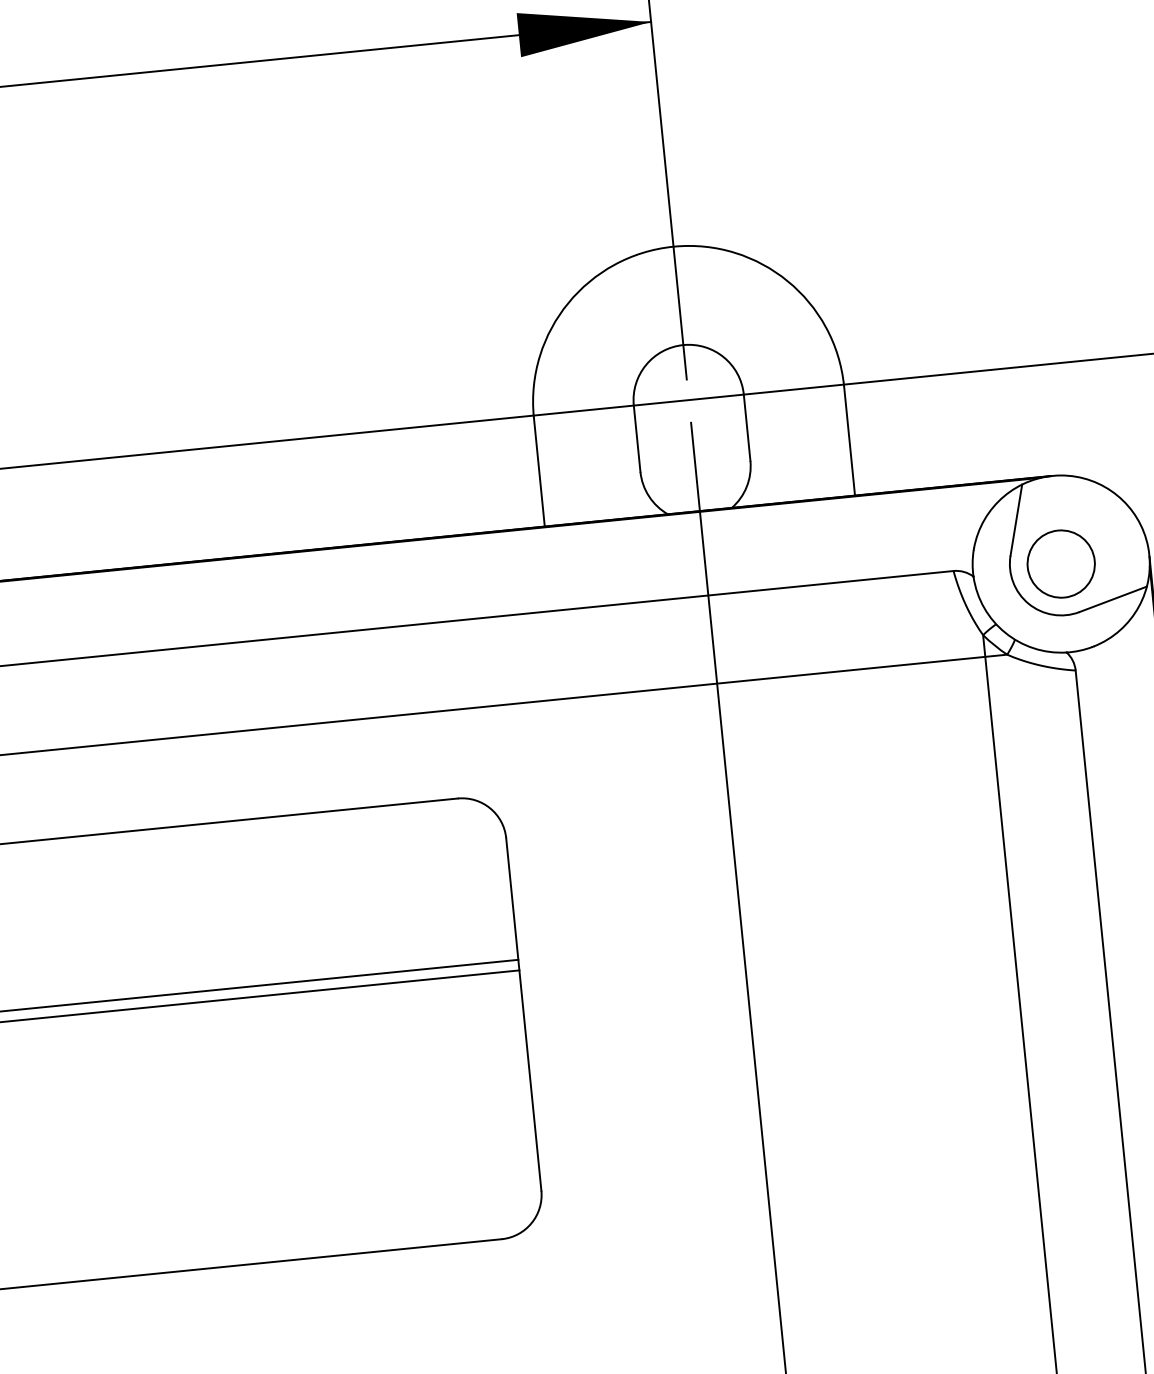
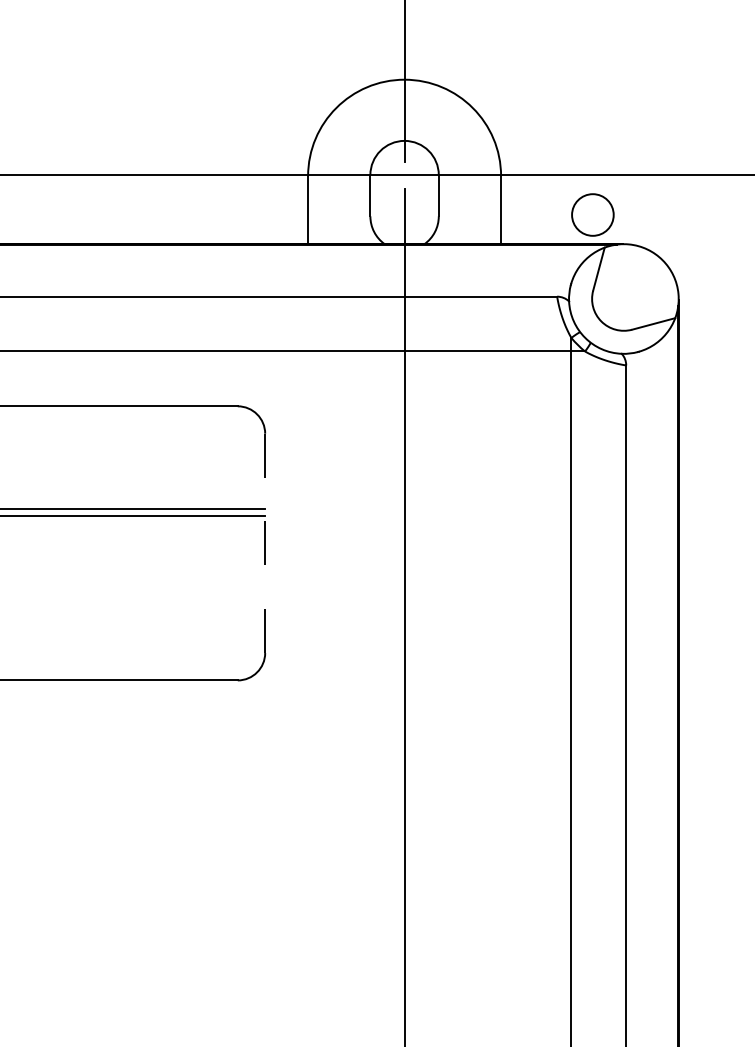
circle: (1060, 563) -> (592, 214), moved
line: (524, 1014) -> (265, 543), solid -> dashed

